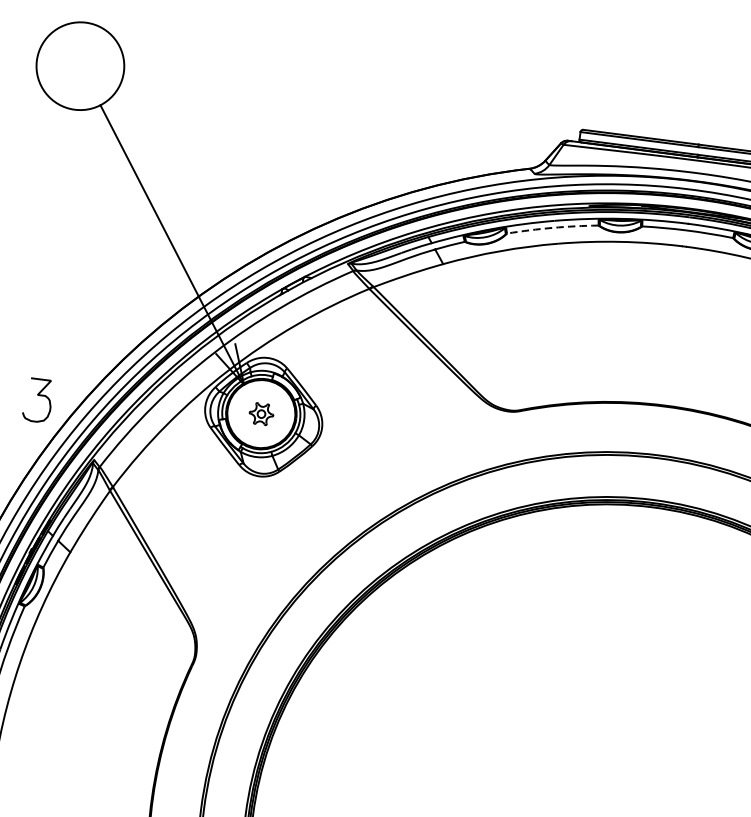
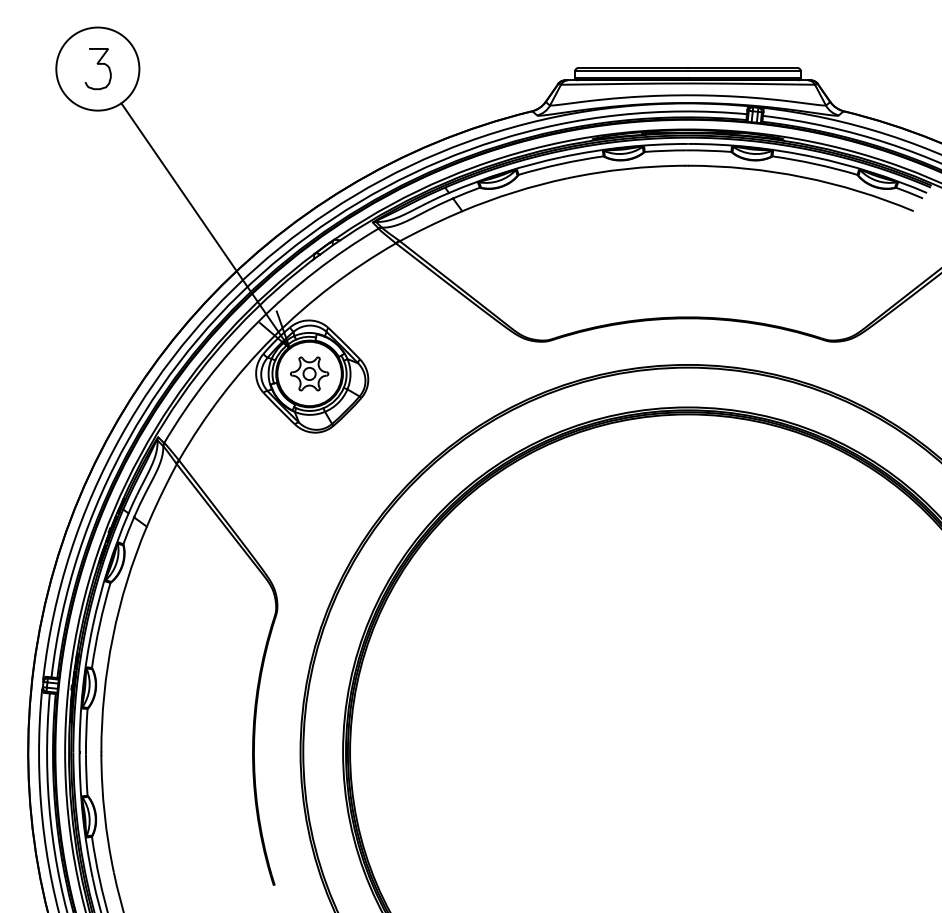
arc: (552, 228) -> (560, 164), dashed -> solid
curve: (37, 395) -> (97, 64), moved
part: (261, 413) -> (309, 373), size x1.67

